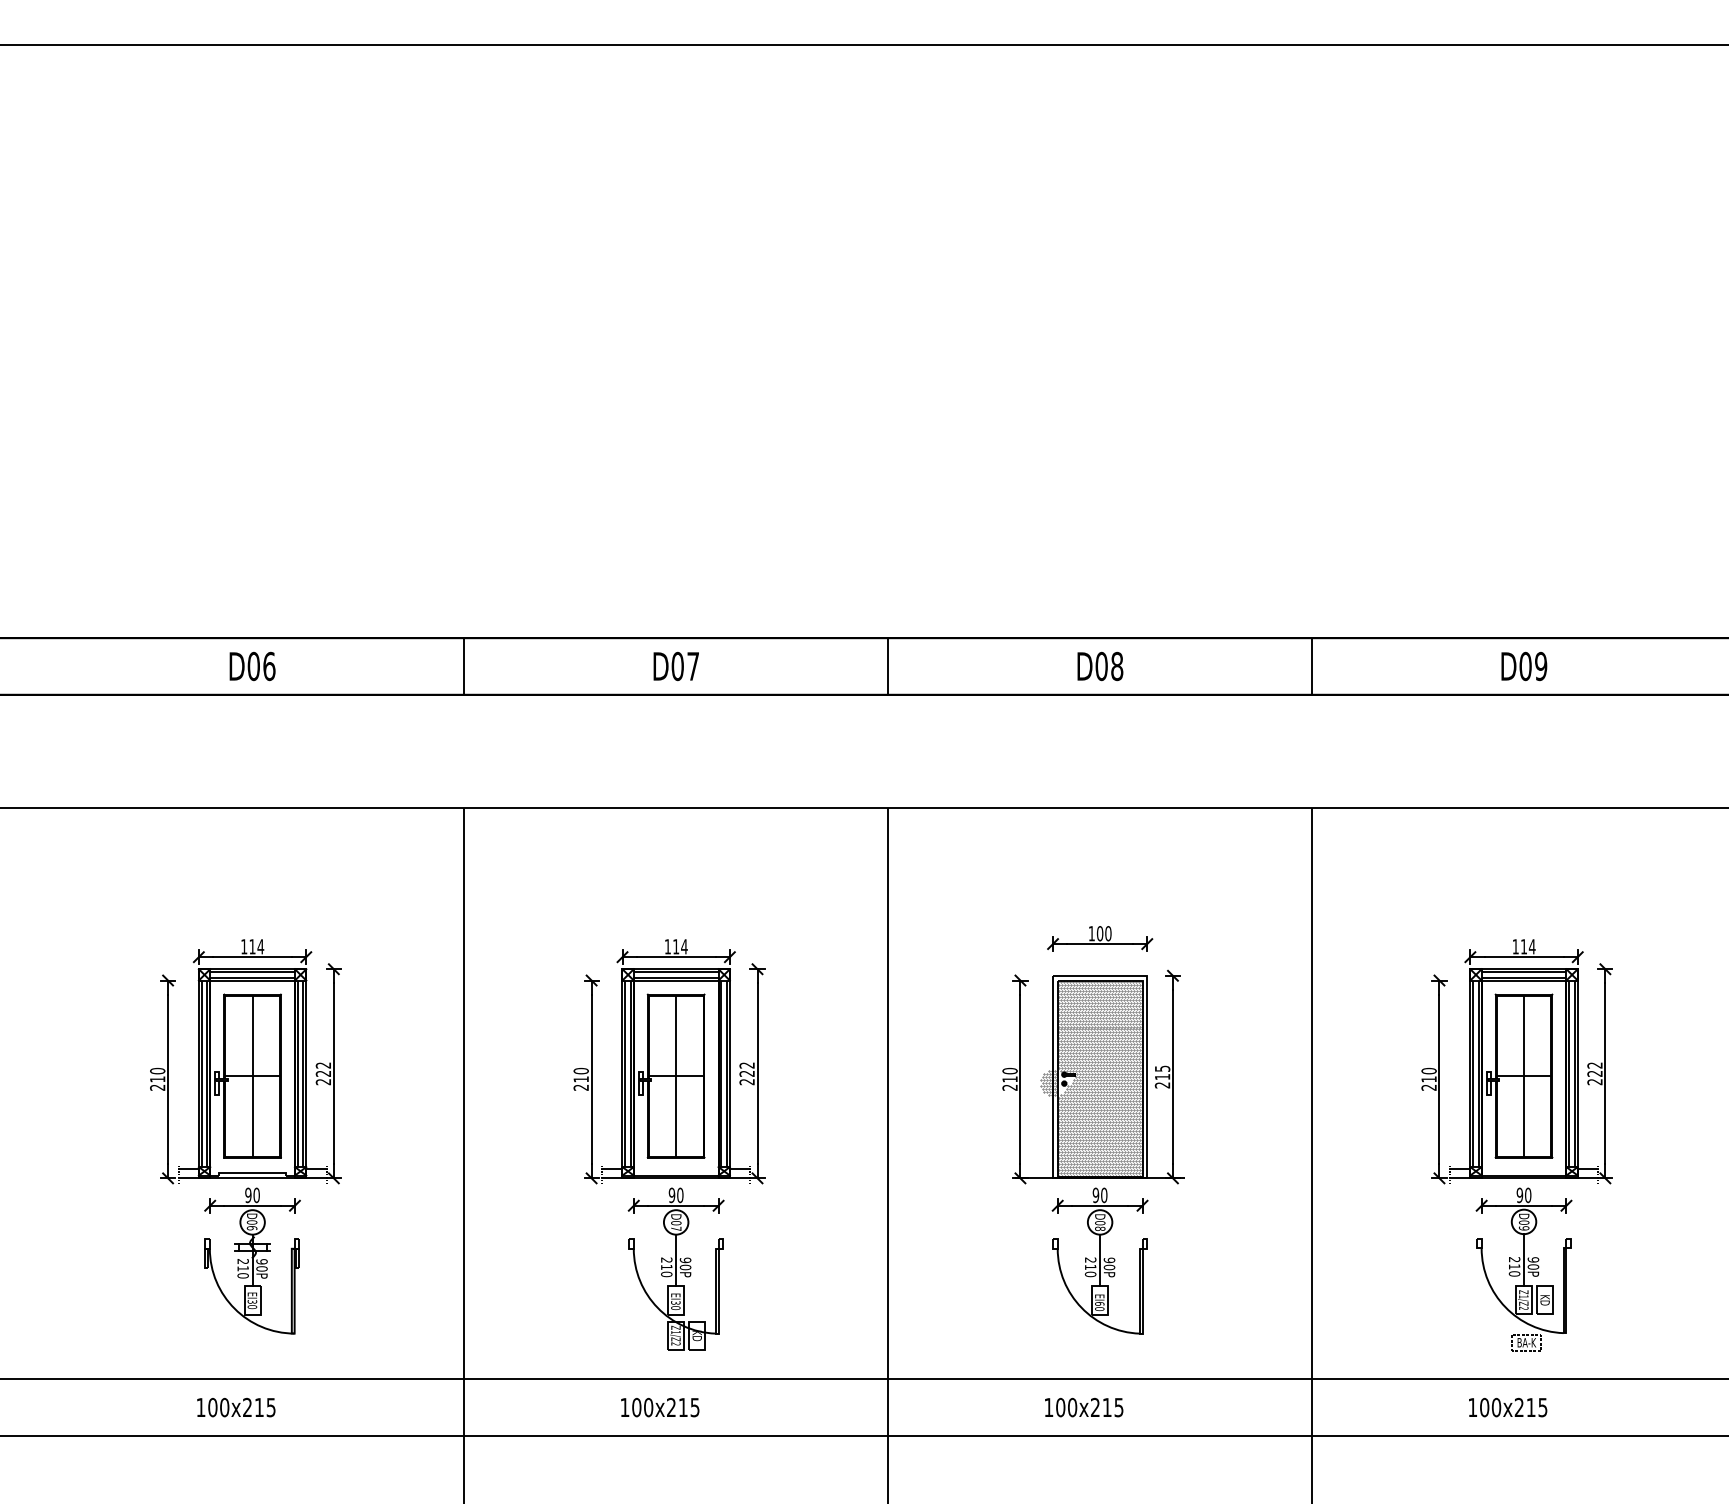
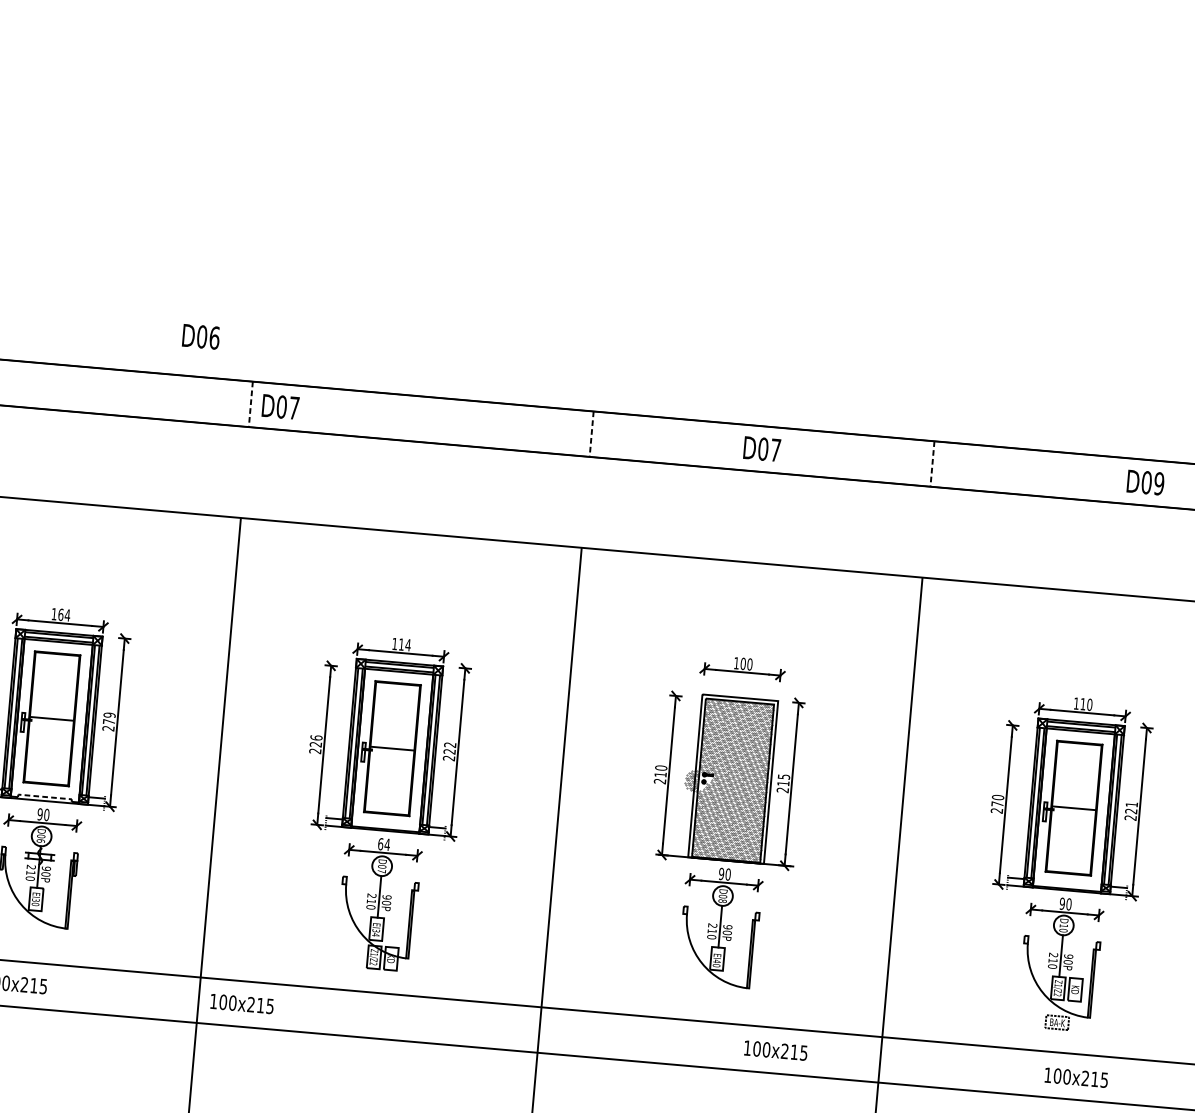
text: (252, 666) -> (201, 336), moved
line: (464, 666) -> (251, 404), solid -> dashed
text: (675, 666) -> (280, 406), moved
line: (888, 666) -> (591, 434), solid -> dashed
text: (1117, 666) -> (776, 450), D08 -> D07
line: (1312, 666) -> (932, 464), solid -> dashed
text: (1524, 666) -> (1145, 482), moved
text: (252, 946) -> (60, 614), 114 -> 164
text: (1531, 946) -> (1089, 704), 114 -> 110
text: (1594, 1065) -> (1131, 804), 222 -> 221
text: (323, 1069) -> (109, 718), 222 -> 279
text: (580, 1074) -> (315, 740), 210 -> 226
line: (252, 1075) -> (51, 718), removed
line: (676, 1075) -> (392, 748), removed
line: (1524, 1075) -> (1074, 807), removed
text: (1428, 1079) -> (997, 804), 210 -> 270
line: (253, 1173) -> (45, 797), solid -> dashed
text: (675, 1195) -> (383, 844), 90 -> 64
text: (1523, 1225) -> (1063, 928), D09 -> D10
text: (1099, 1303) -> (716, 961), EI60 -> EI40
text: (675, 1308) -> (375, 935), EI30 -> EI34
text: (660, 1407) -> (242, 1003), moved
text: (1084, 1407) -> (776, 1050), moved
text: (1508, 1407) -> (1076, 1077), moved

